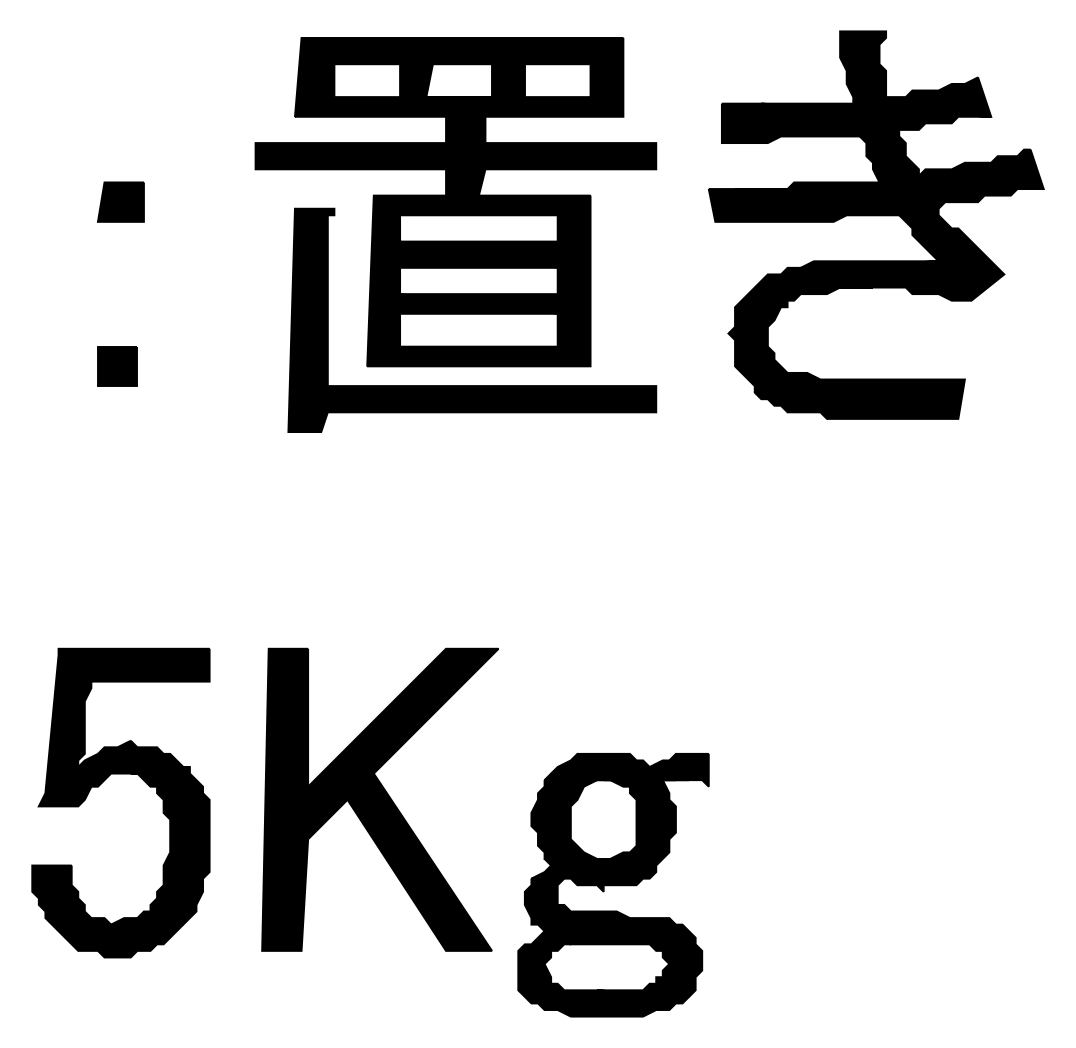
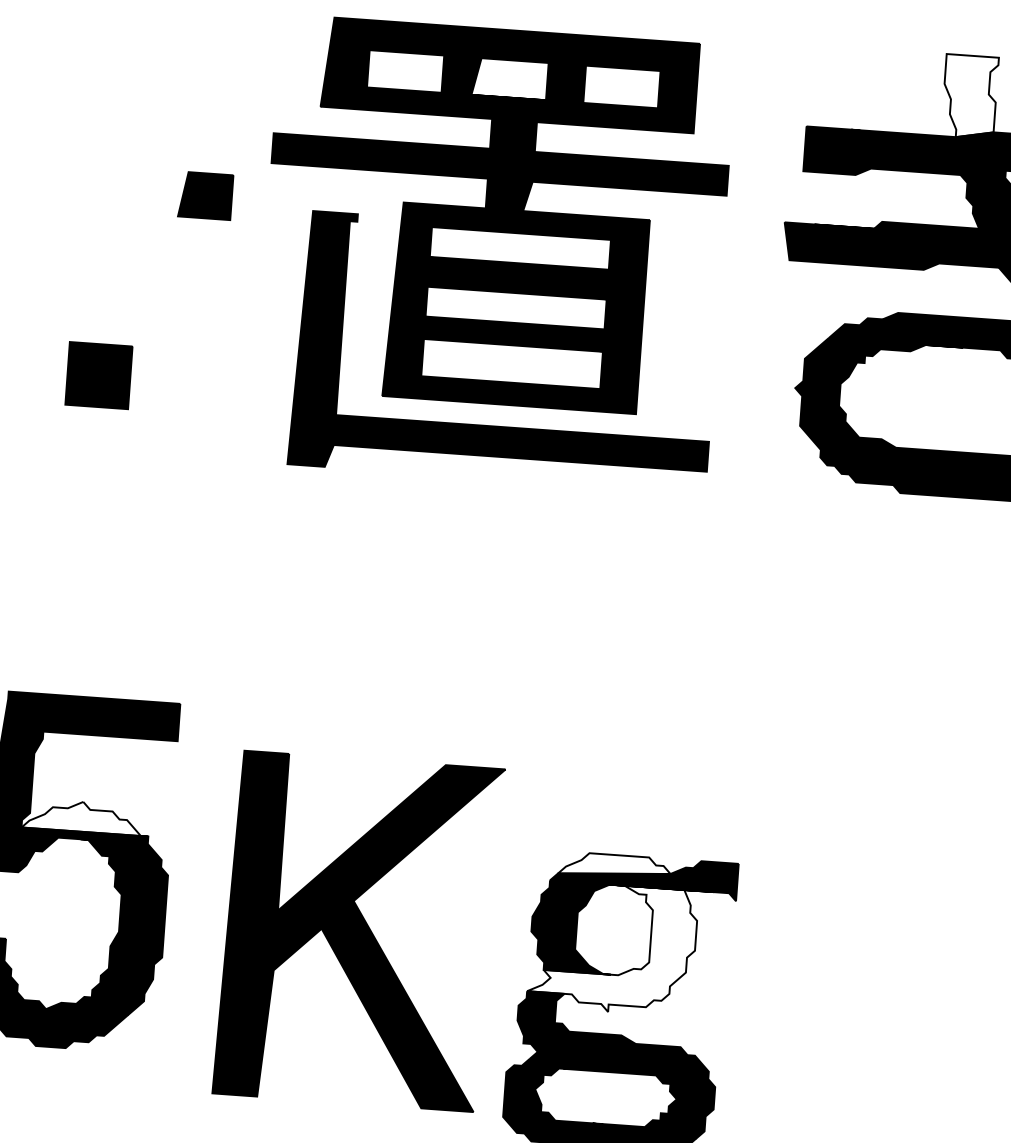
fill: (863, 67) -> (970, 96), removed
part: (120, 201) -> (205, 195), moved
part: (117, 366) -> (98, 375), size x1.4
fill: (133, 753) -> (85, 816), removed
fill: (600, 763) -> (614, 866), removed
part: (379, 799) -> (358, 930), moved
fill: (603, 835) -> (612, 948), removed

